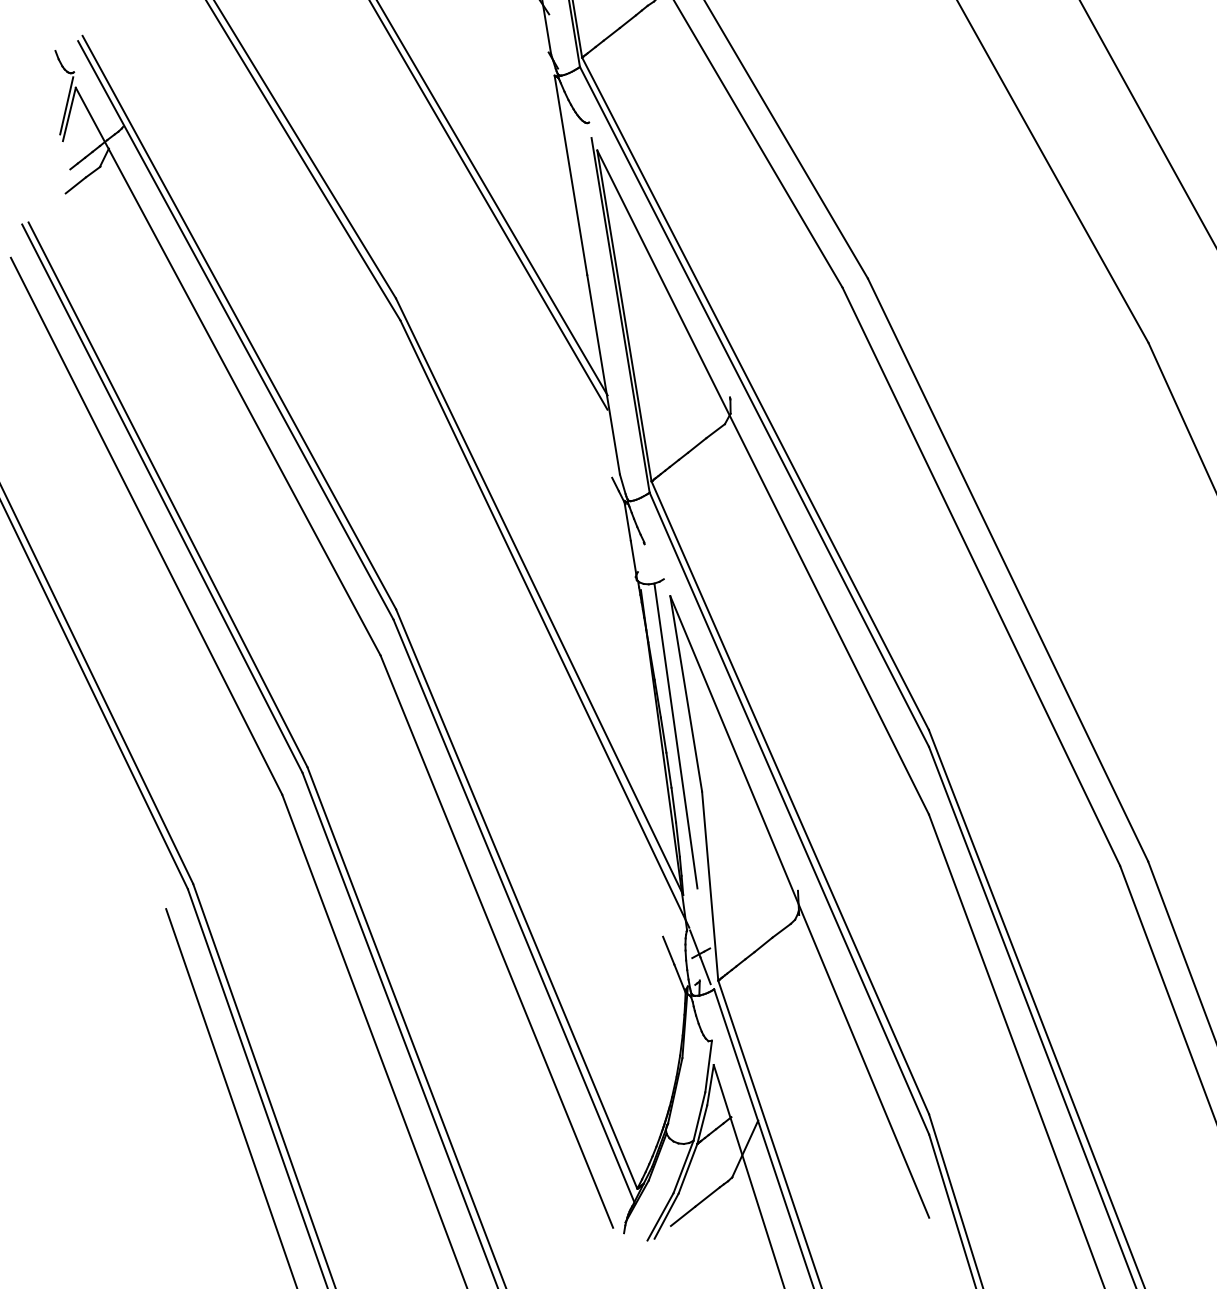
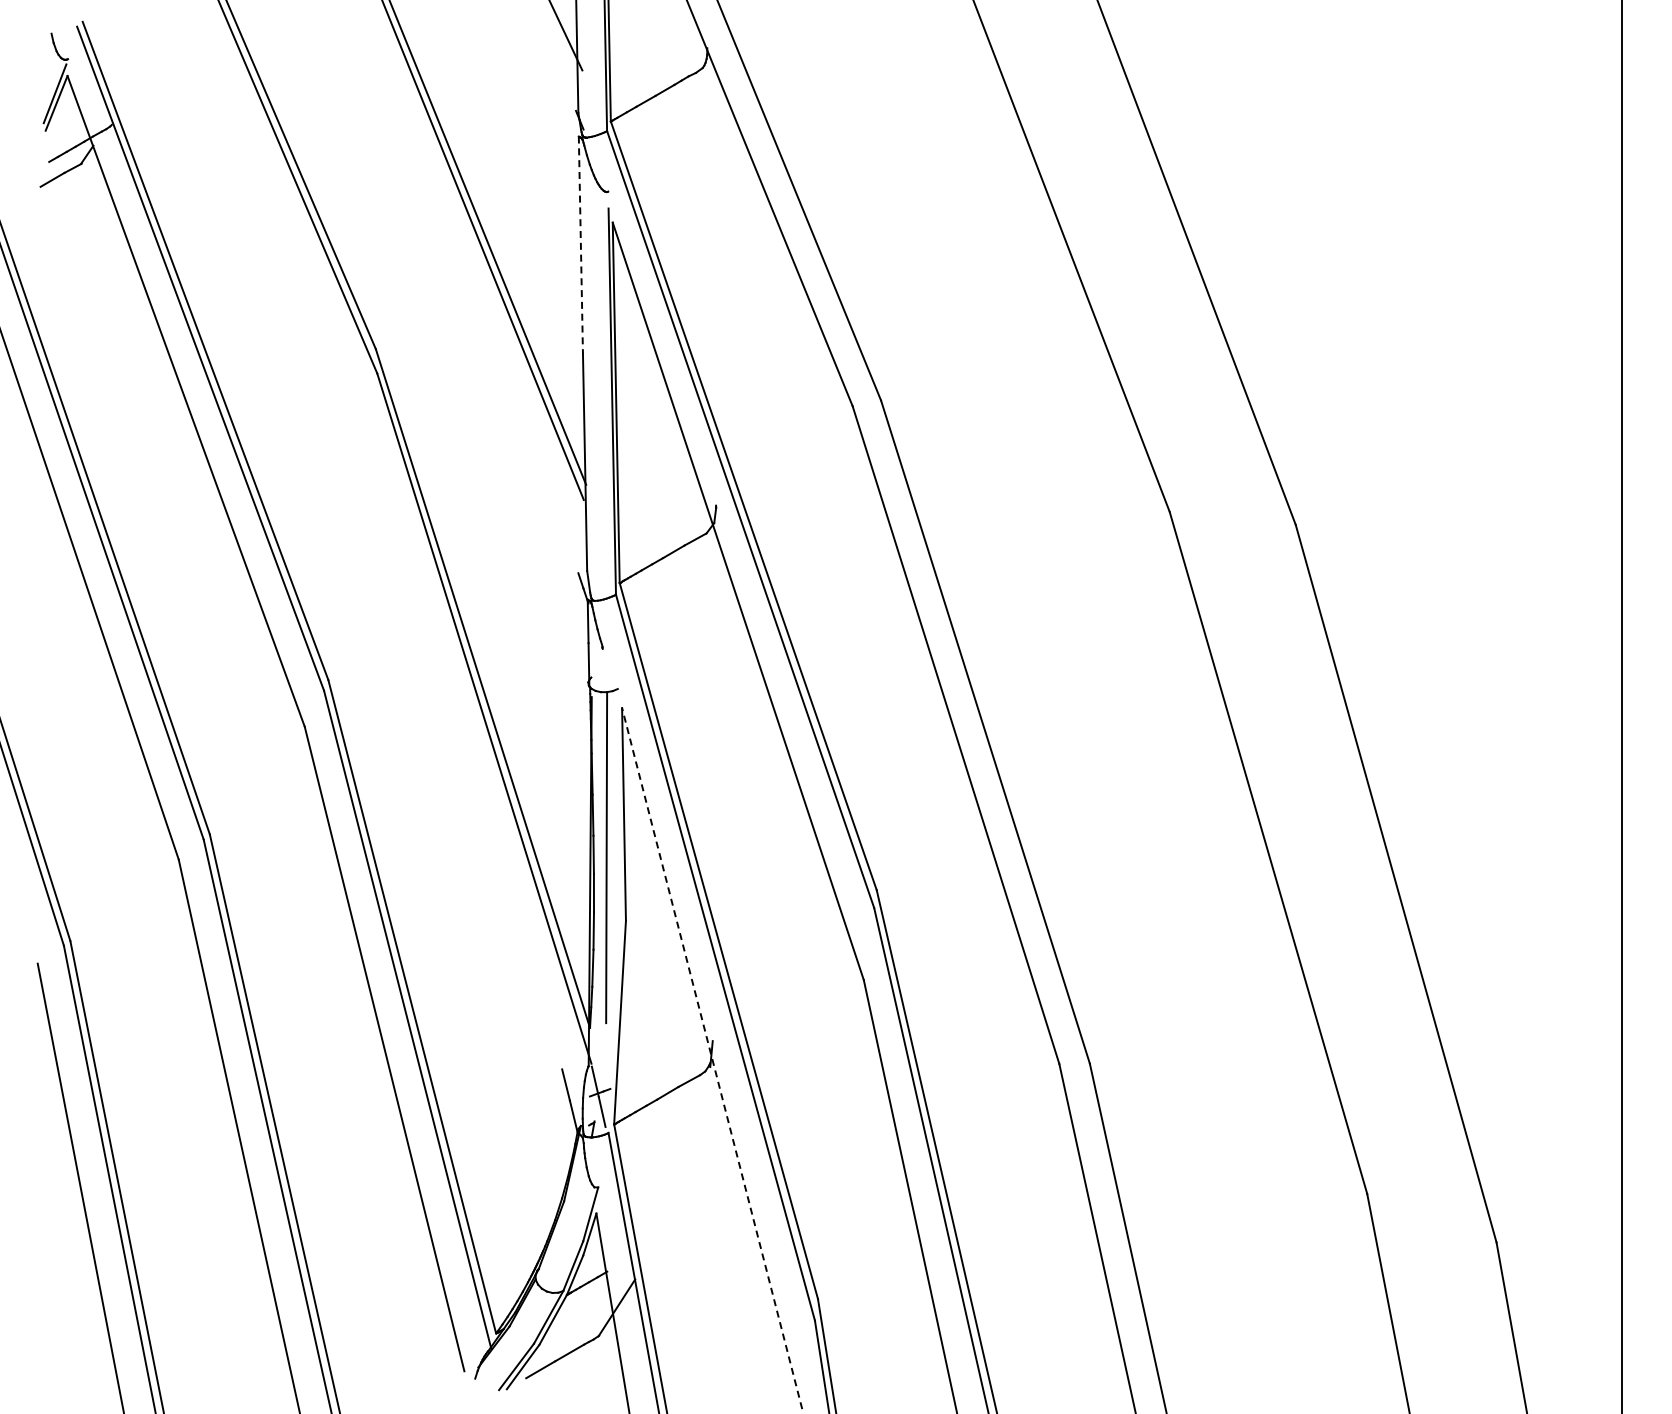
line: (570, 175) -> (580, 245), solid -> dashed
line: (800, 906) -> (712, 1058), solid -> dashed

